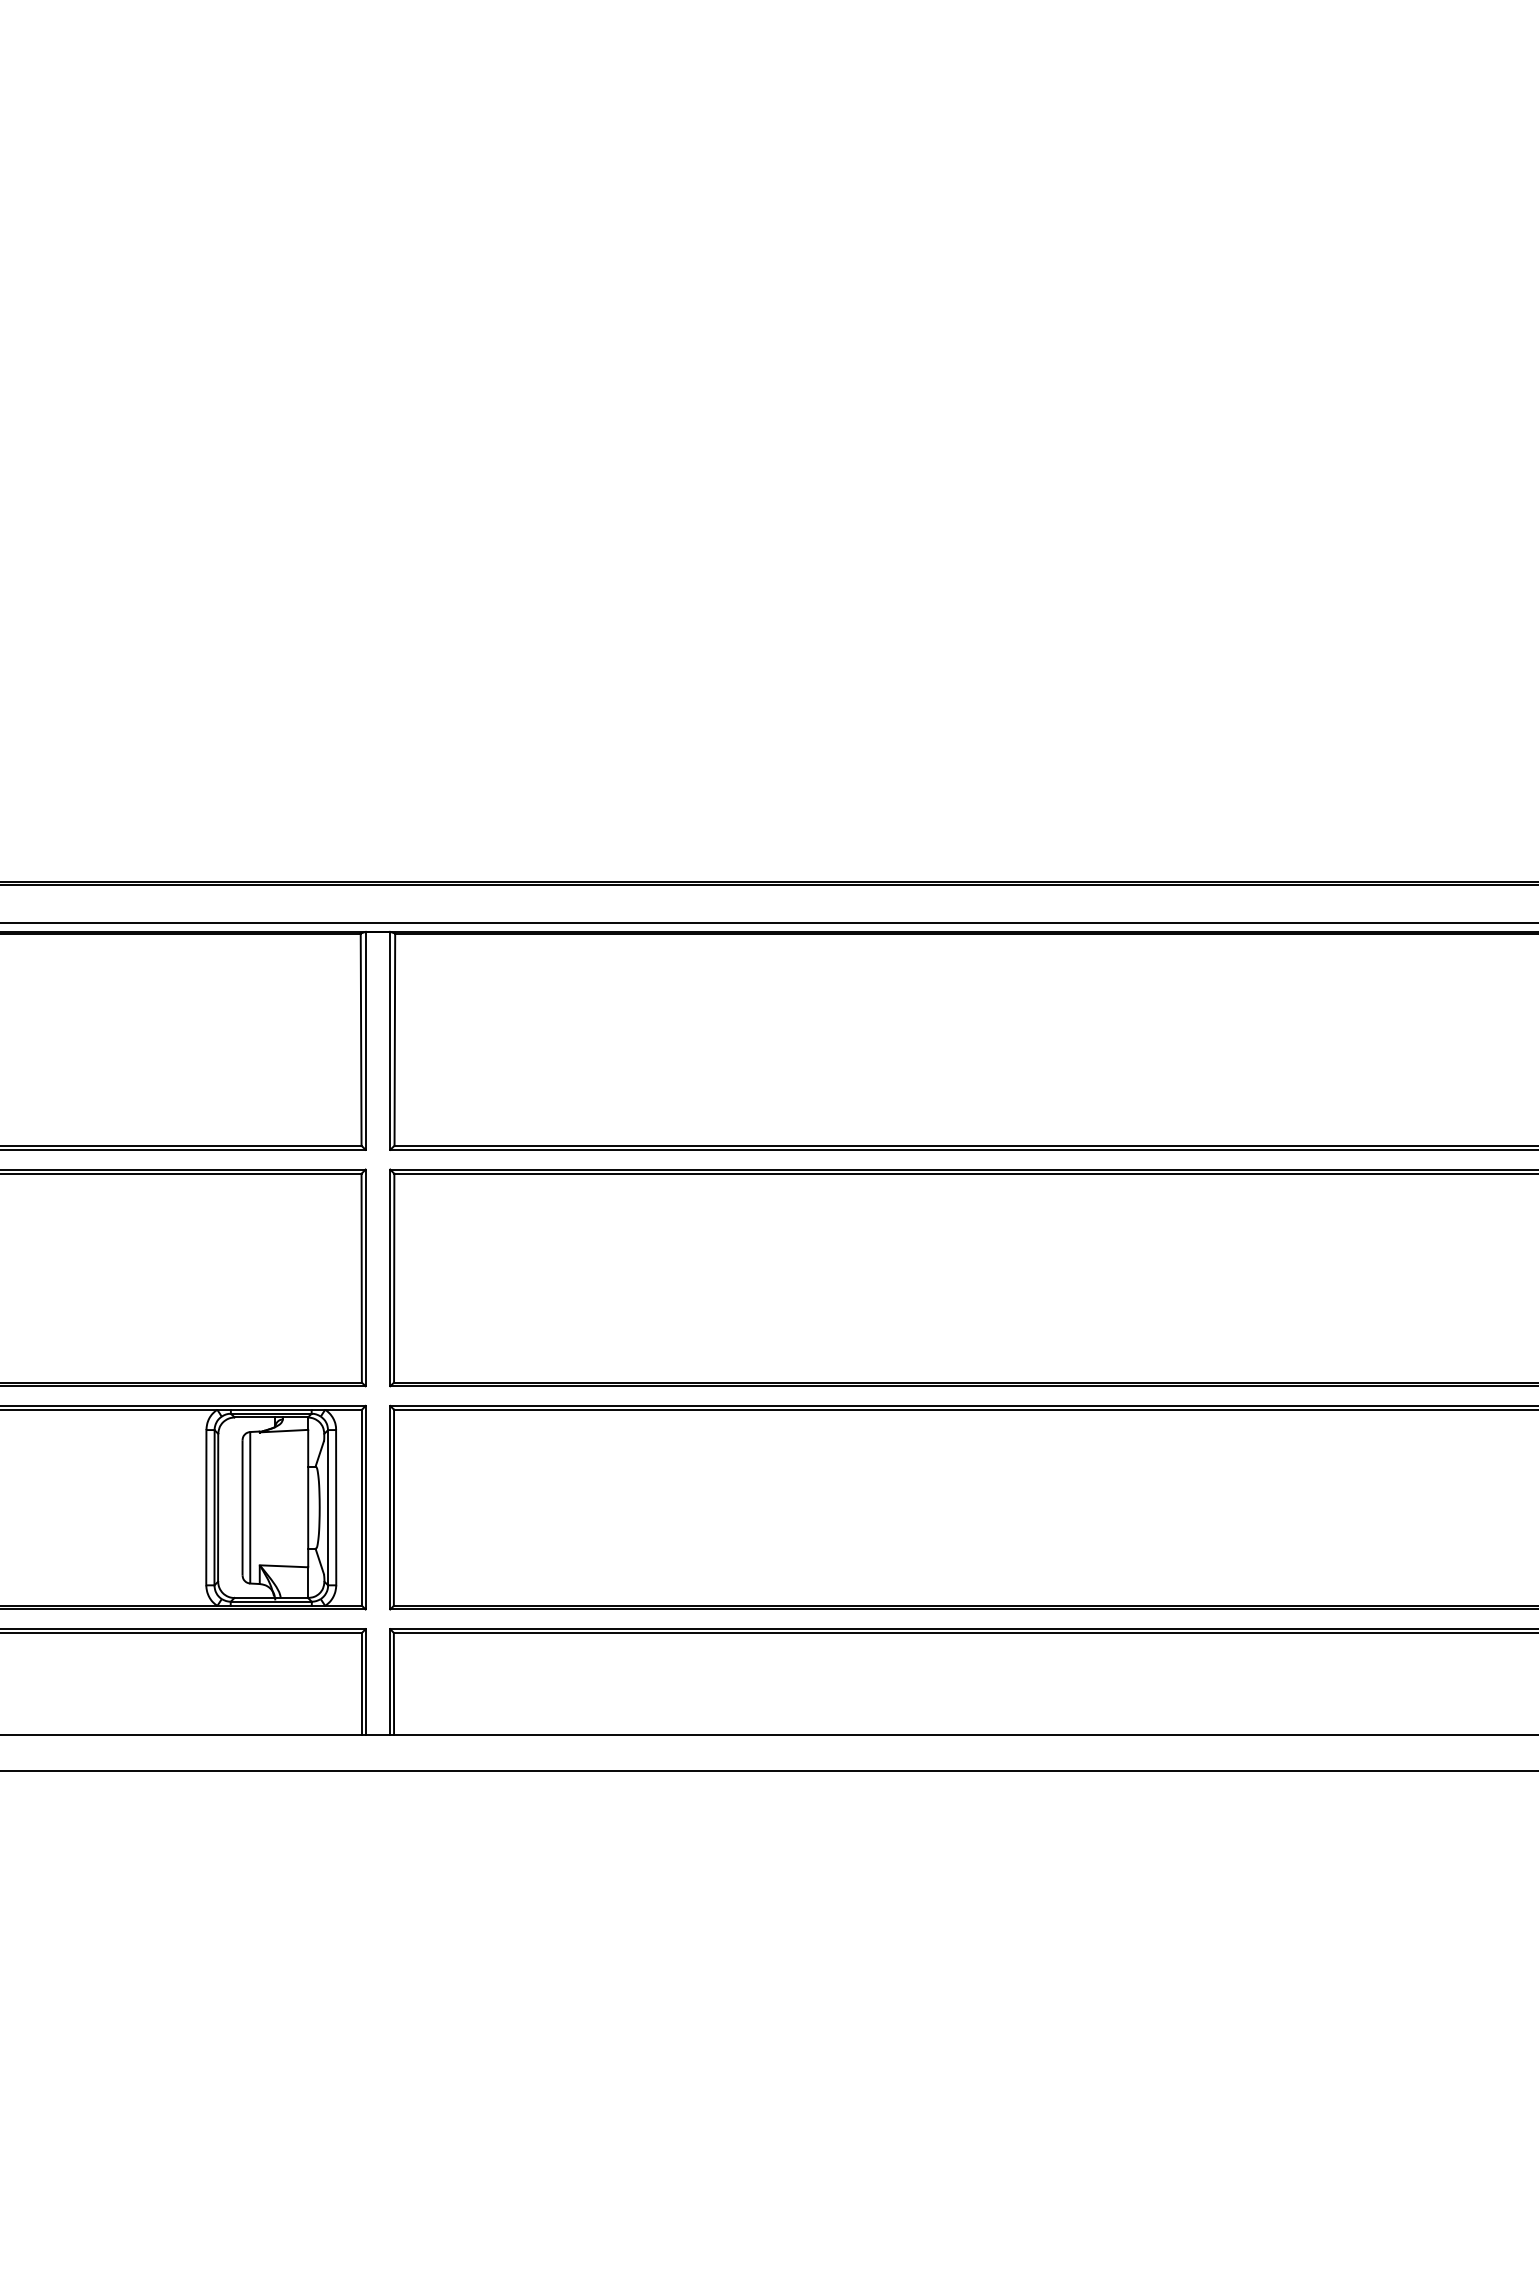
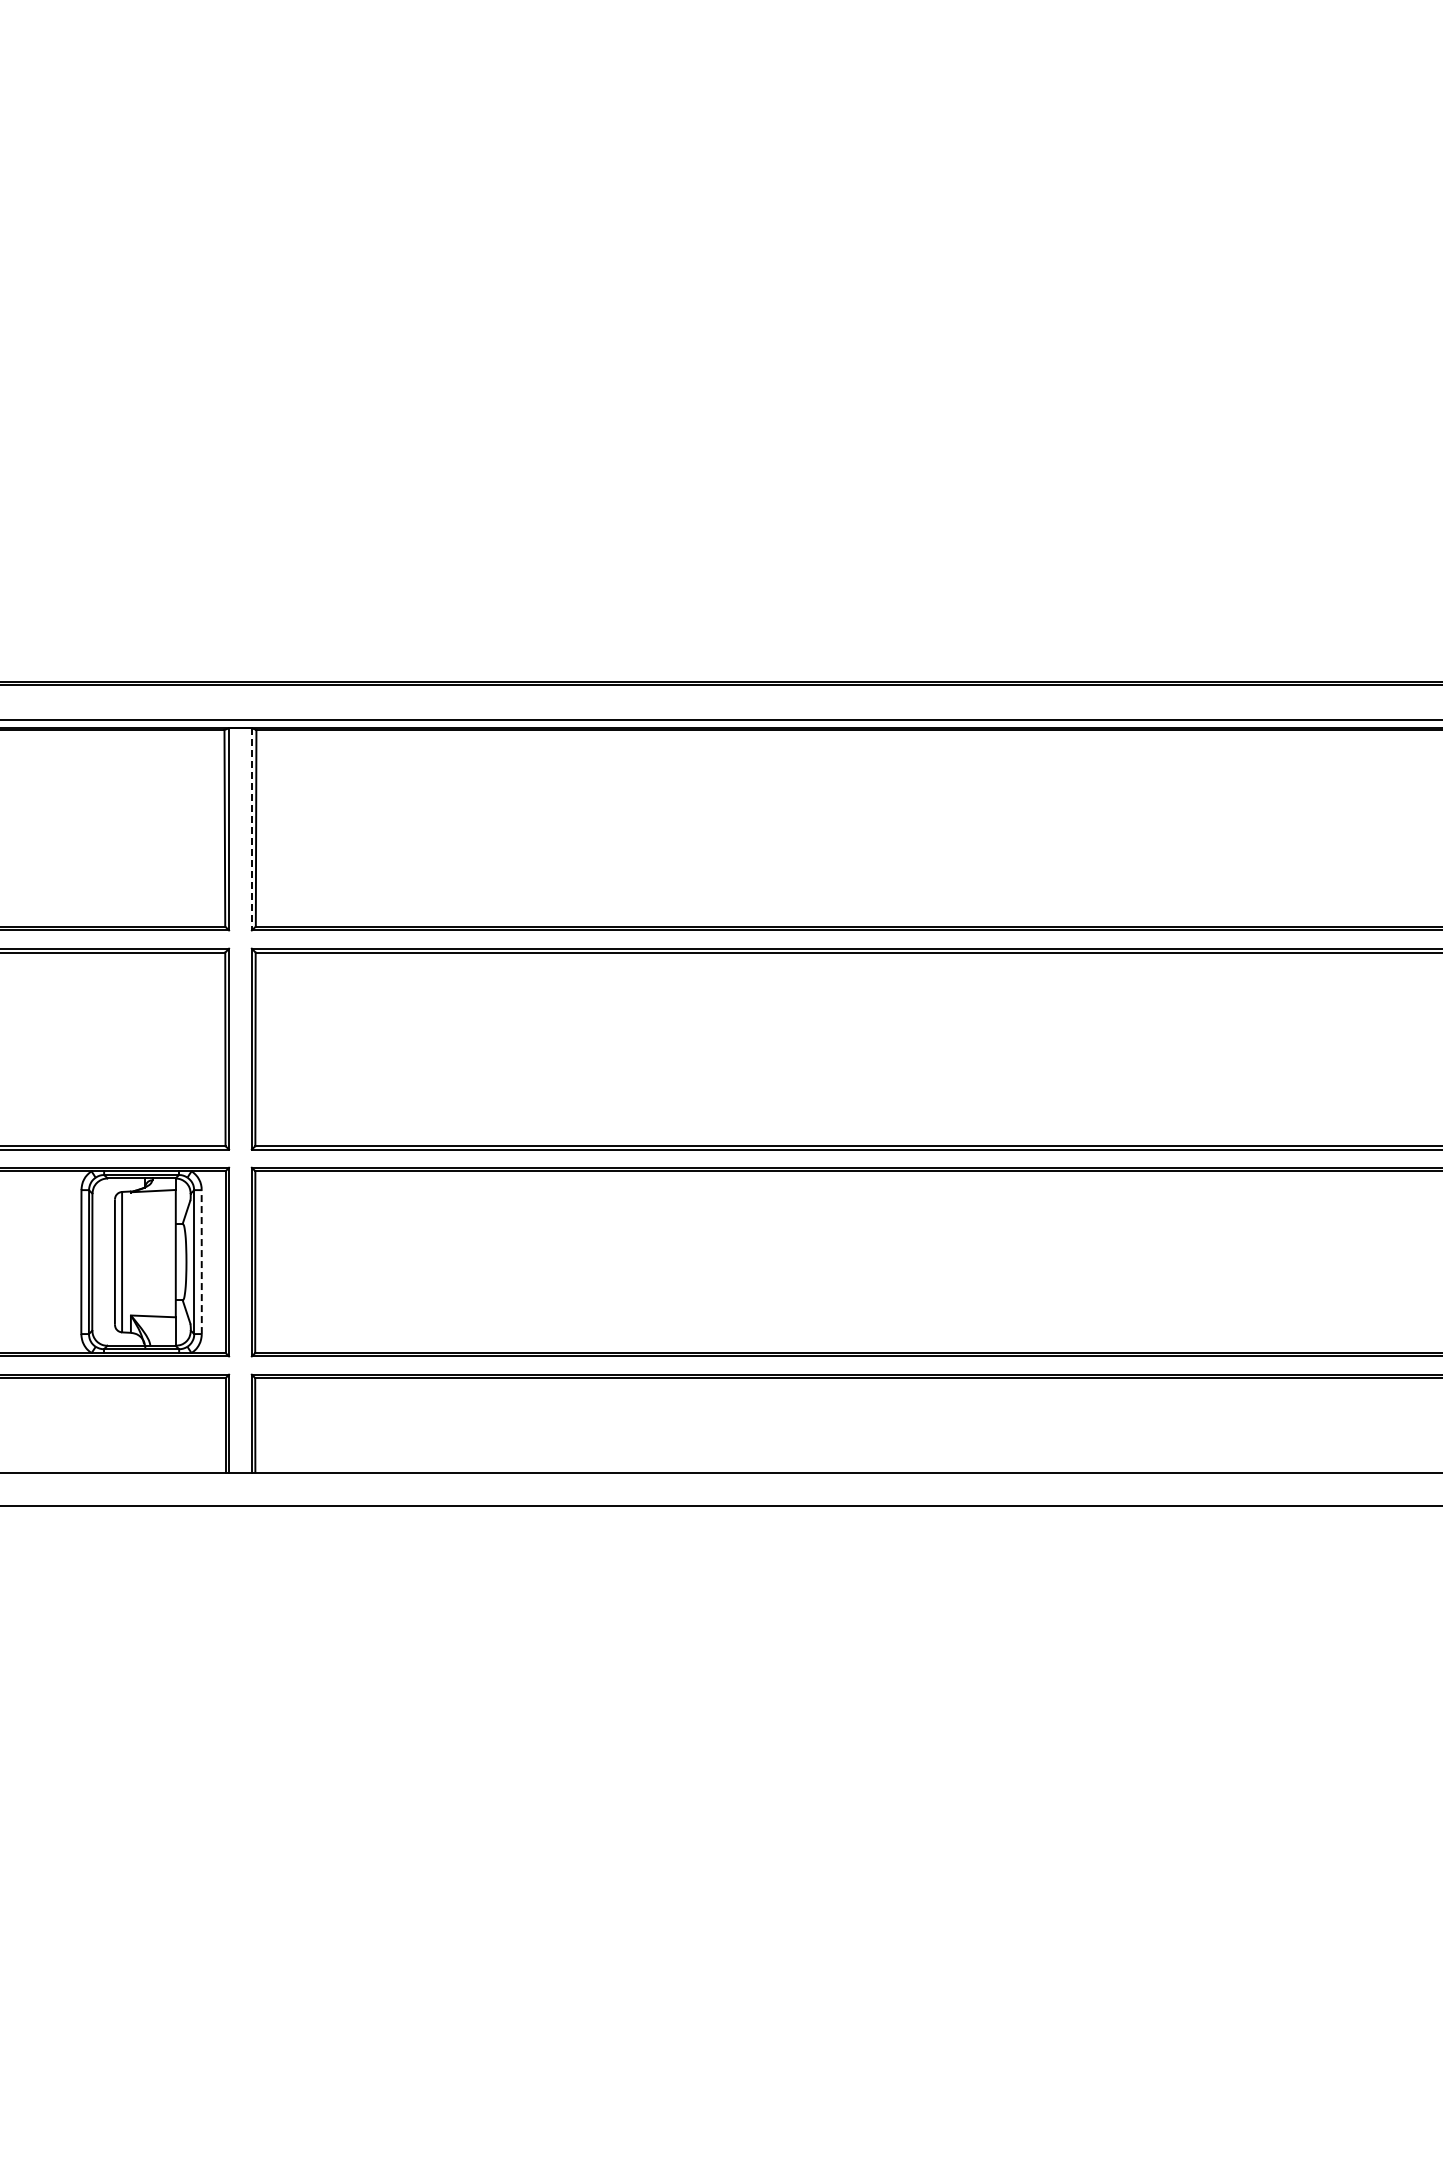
line: (389, 1040) -> (251, 829), solid -> dashed
line: (335, 1508) -> (201, 1262), solid -> dashed

